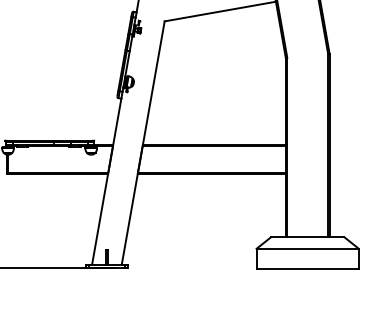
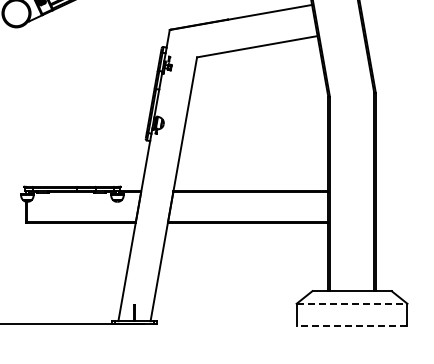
line: (308, 248) -> (352, 303), solid -> dashed
line: (307, 268) -> (351, 325), solid -> dashed

